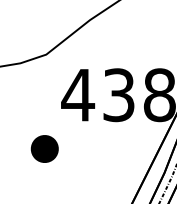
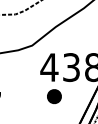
part: (44, 148) -> (54, 96), moved

